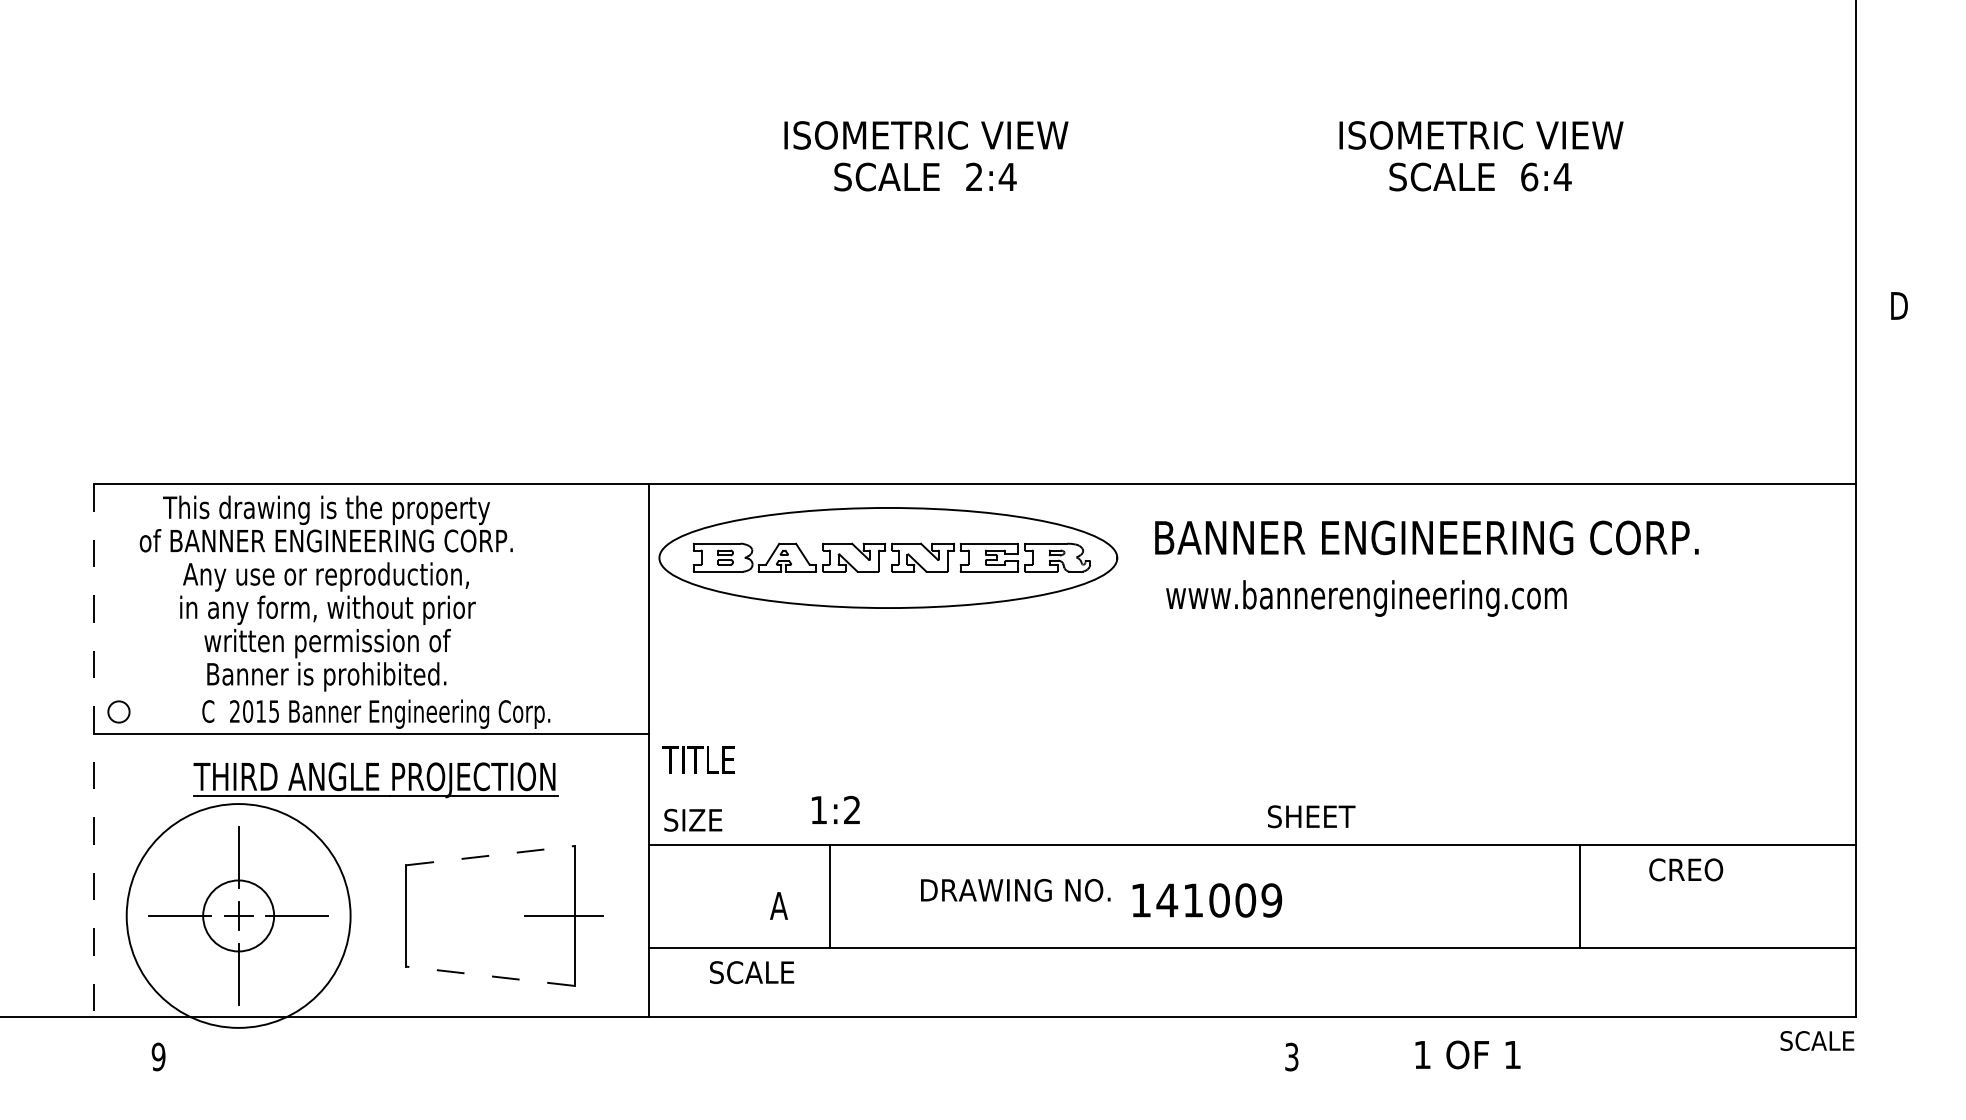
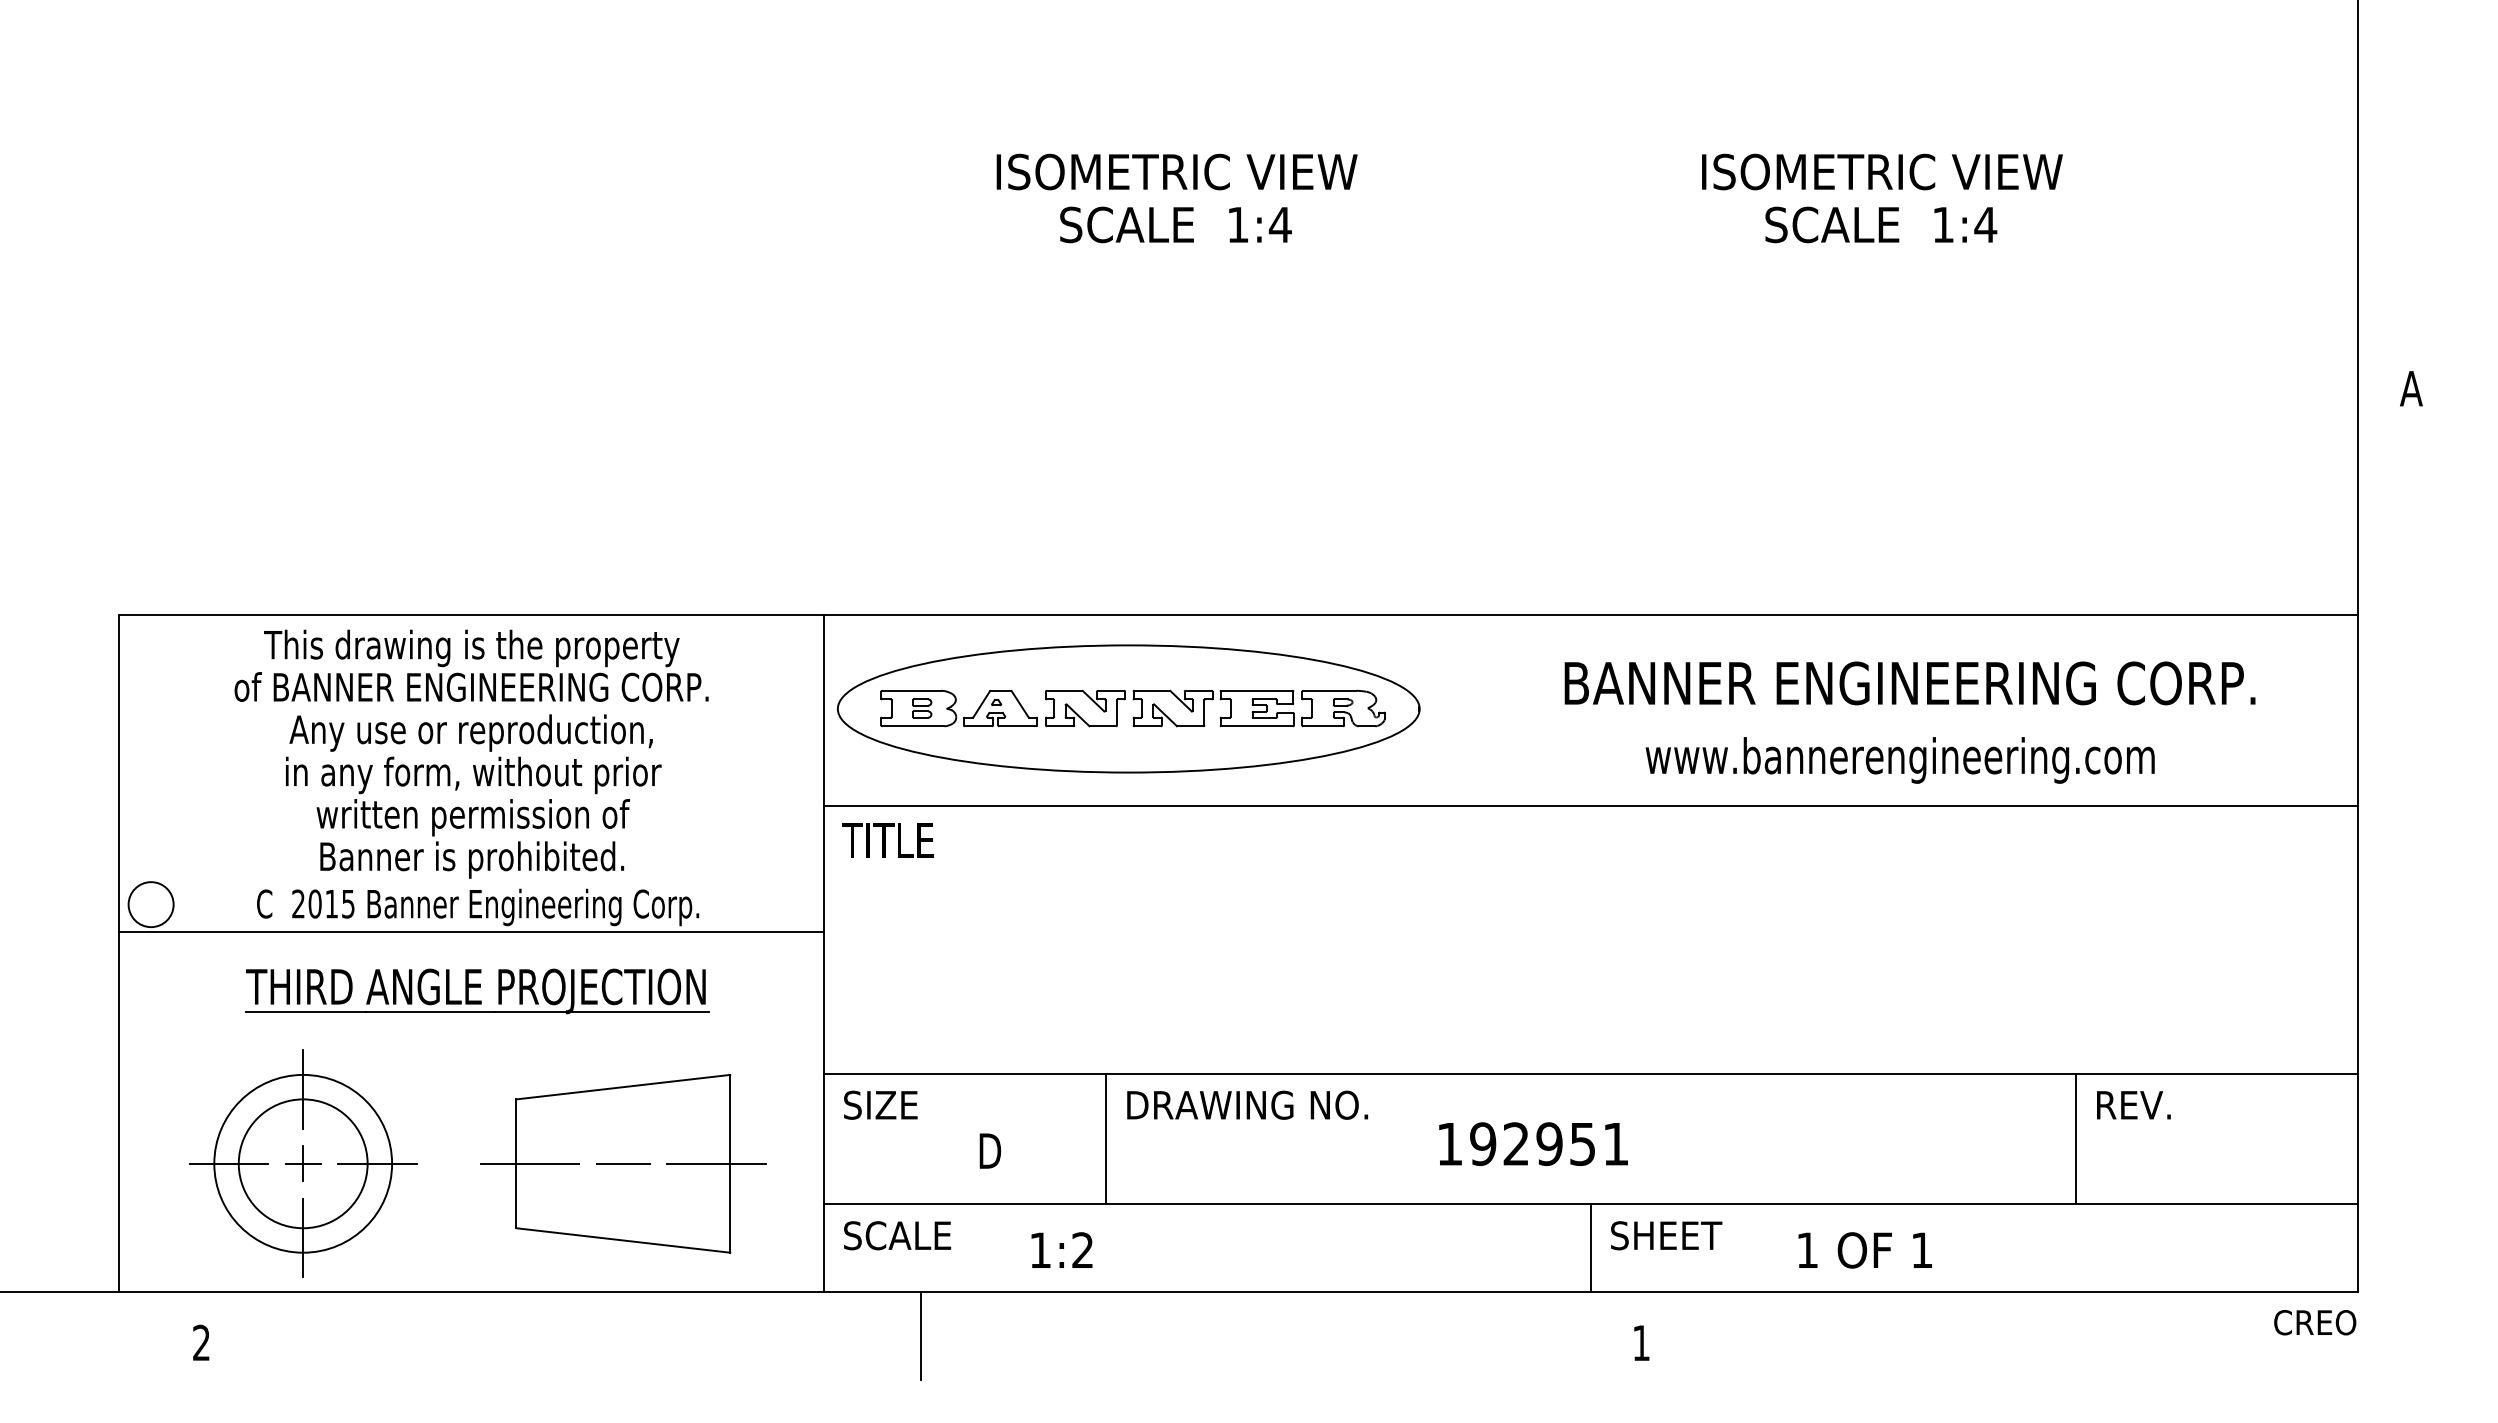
text: (973, 176) -> (1237, 224), 2:4 -> 1:4
text: (1529, 176) -> (1943, 224), 6:4 -> 1:4
text: (1898, 305) -> (2412, 388), D -> A
text: (1426, 537) -> (1909, 683), moved
text: (326, 593) -> (471, 753), moved
text: (1365, 598) -> (1899, 760), moved
line: (1252, 633) -> (1591, 805), added
circle: (118, 711) -> (150, 904), size x1.67
line: (93, 750) -> (118, 953), dashed -> solid
text: (698, 759) -> (887, 840), moved
text: (835, 809) -> (1061, 1249), moved
text: (1311, 816) -> (1666, 1235), moved
text: (692, 819) -> (880, 1104), moved
line: (490, 855) -> (623, 1087), dashed -> solid
text: (1686, 869) -> (2142, 1104), CREO -> REV.
text: (1015, 889) -> (1247, 1104), moved
line: (830, 896) -> (1106, 1138), moved
line: (1579, 896) -> (2075, 1138), moved
text: (1219, 900) -> (1549, 1144), 141009 -> 192951
text: (778, 905) -> (989, 1150), A -> D
circle: (238, 915) -> (302, 1163), size x1.43
circle: (238, 915) -> (303, 1163), size x0.62
line: (417, 915) -> (530, 1163), added
line: (489, 915) -> (622, 1163), added
text: (752, 972) -> (897, 1235), moved
line: (490, 976) -> (623, 1240), dashed -> solid
line: (1252, 982) -> (1591, 1248), added
text: (1817, 1040) -> (2309, 1322), SCALE -> CREO
line: (724, 1051) -> (920, 1336), added
text: (1467, 1055) -> (1864, 1250), moved
text: (158, 1056) -> (201, 1342), 9 -> 2
text: (1291, 1056) -> (1641, 1342), 3 -> 1

